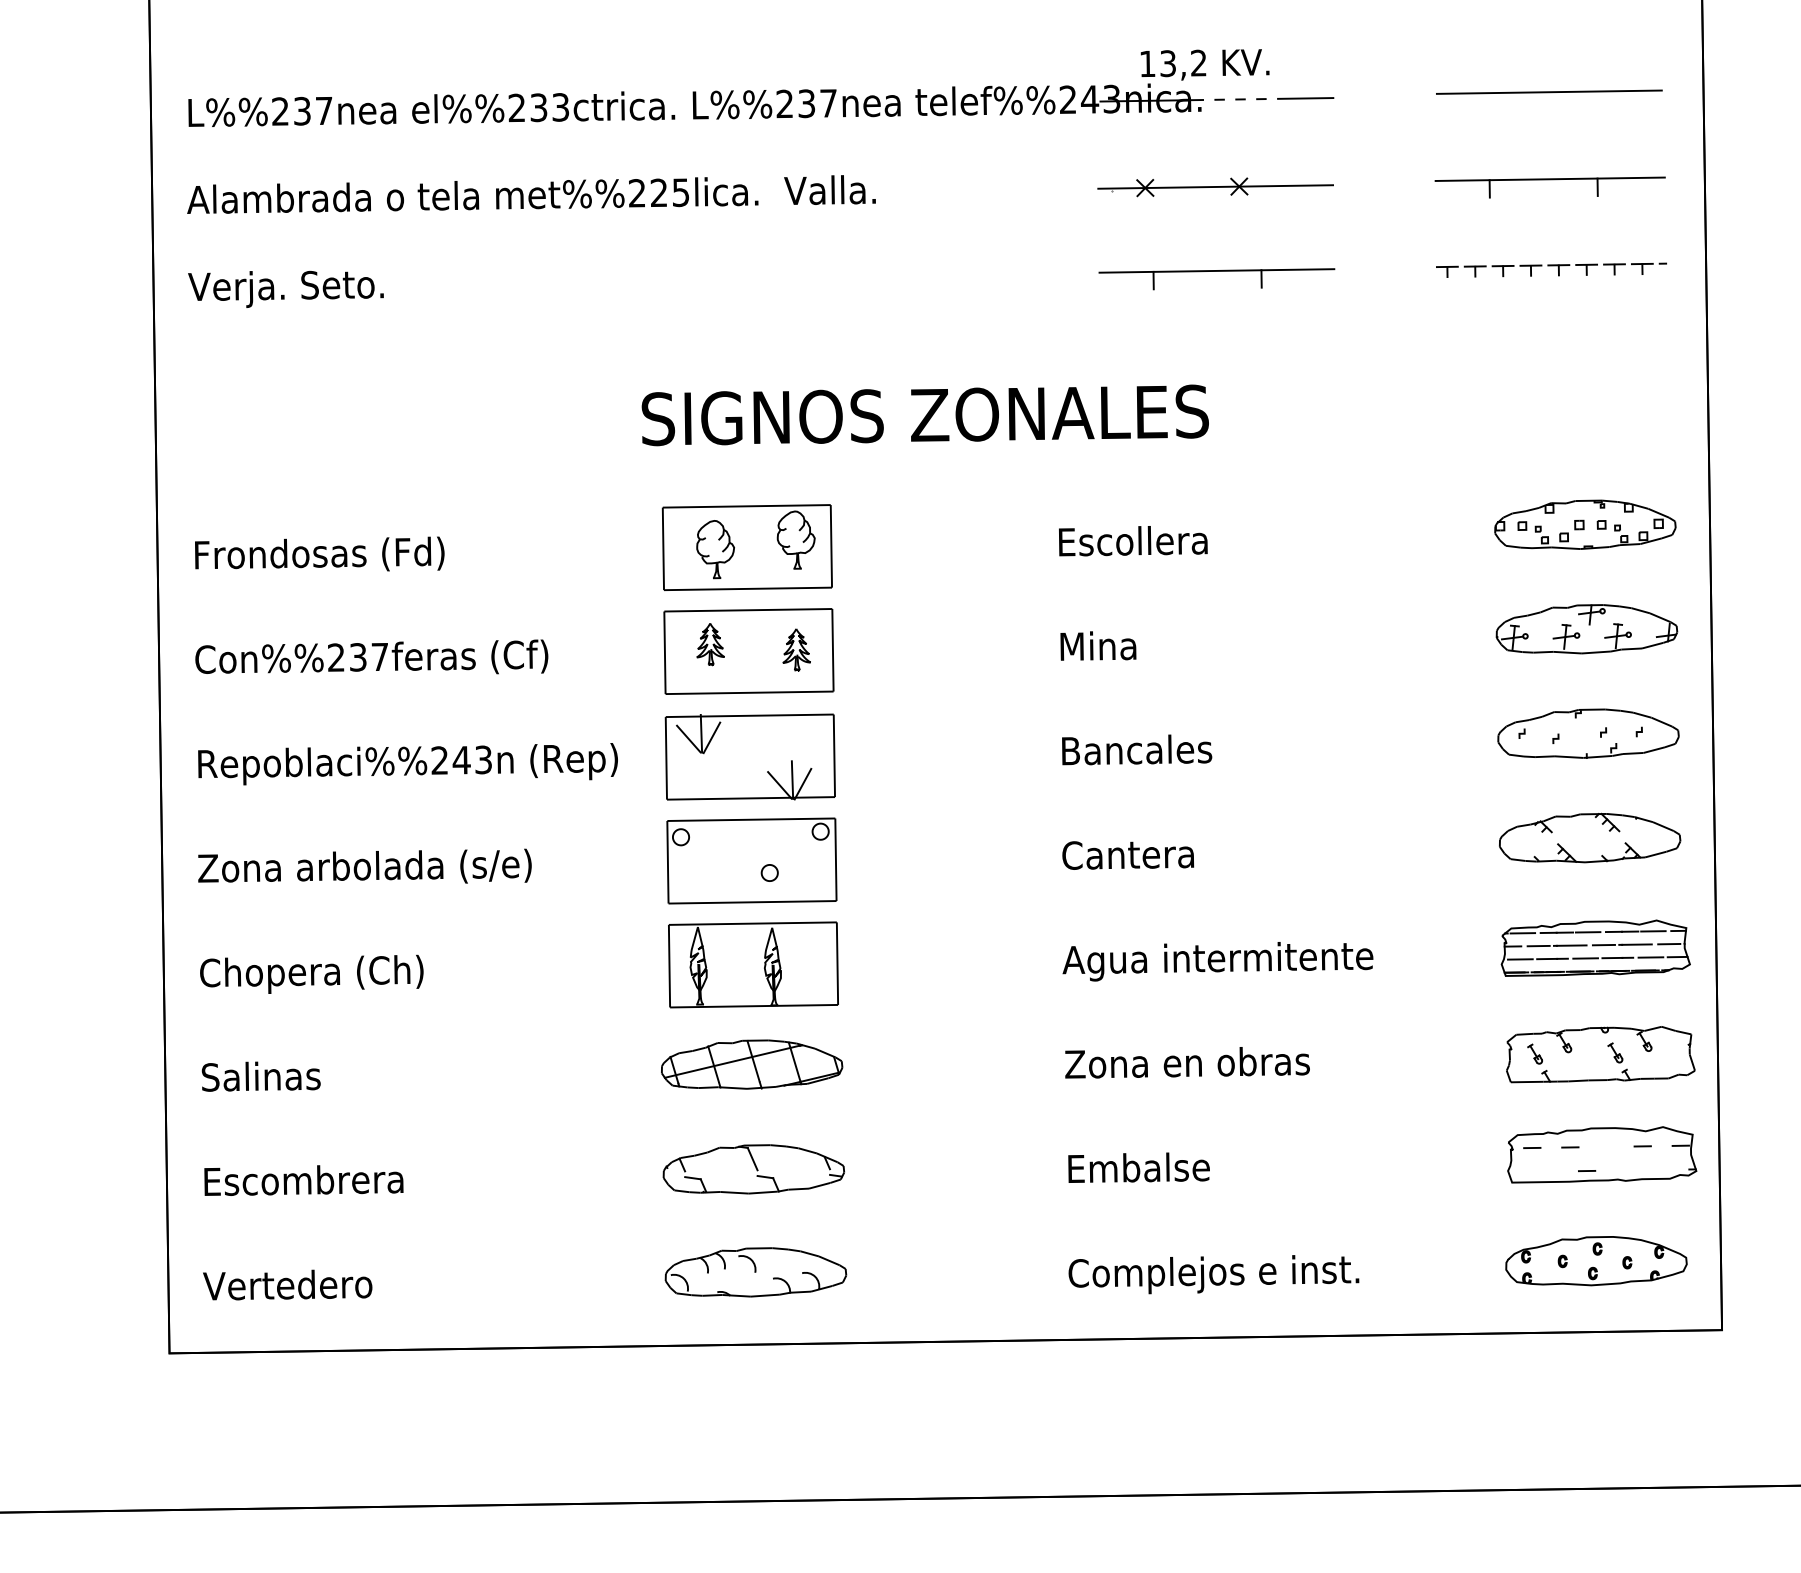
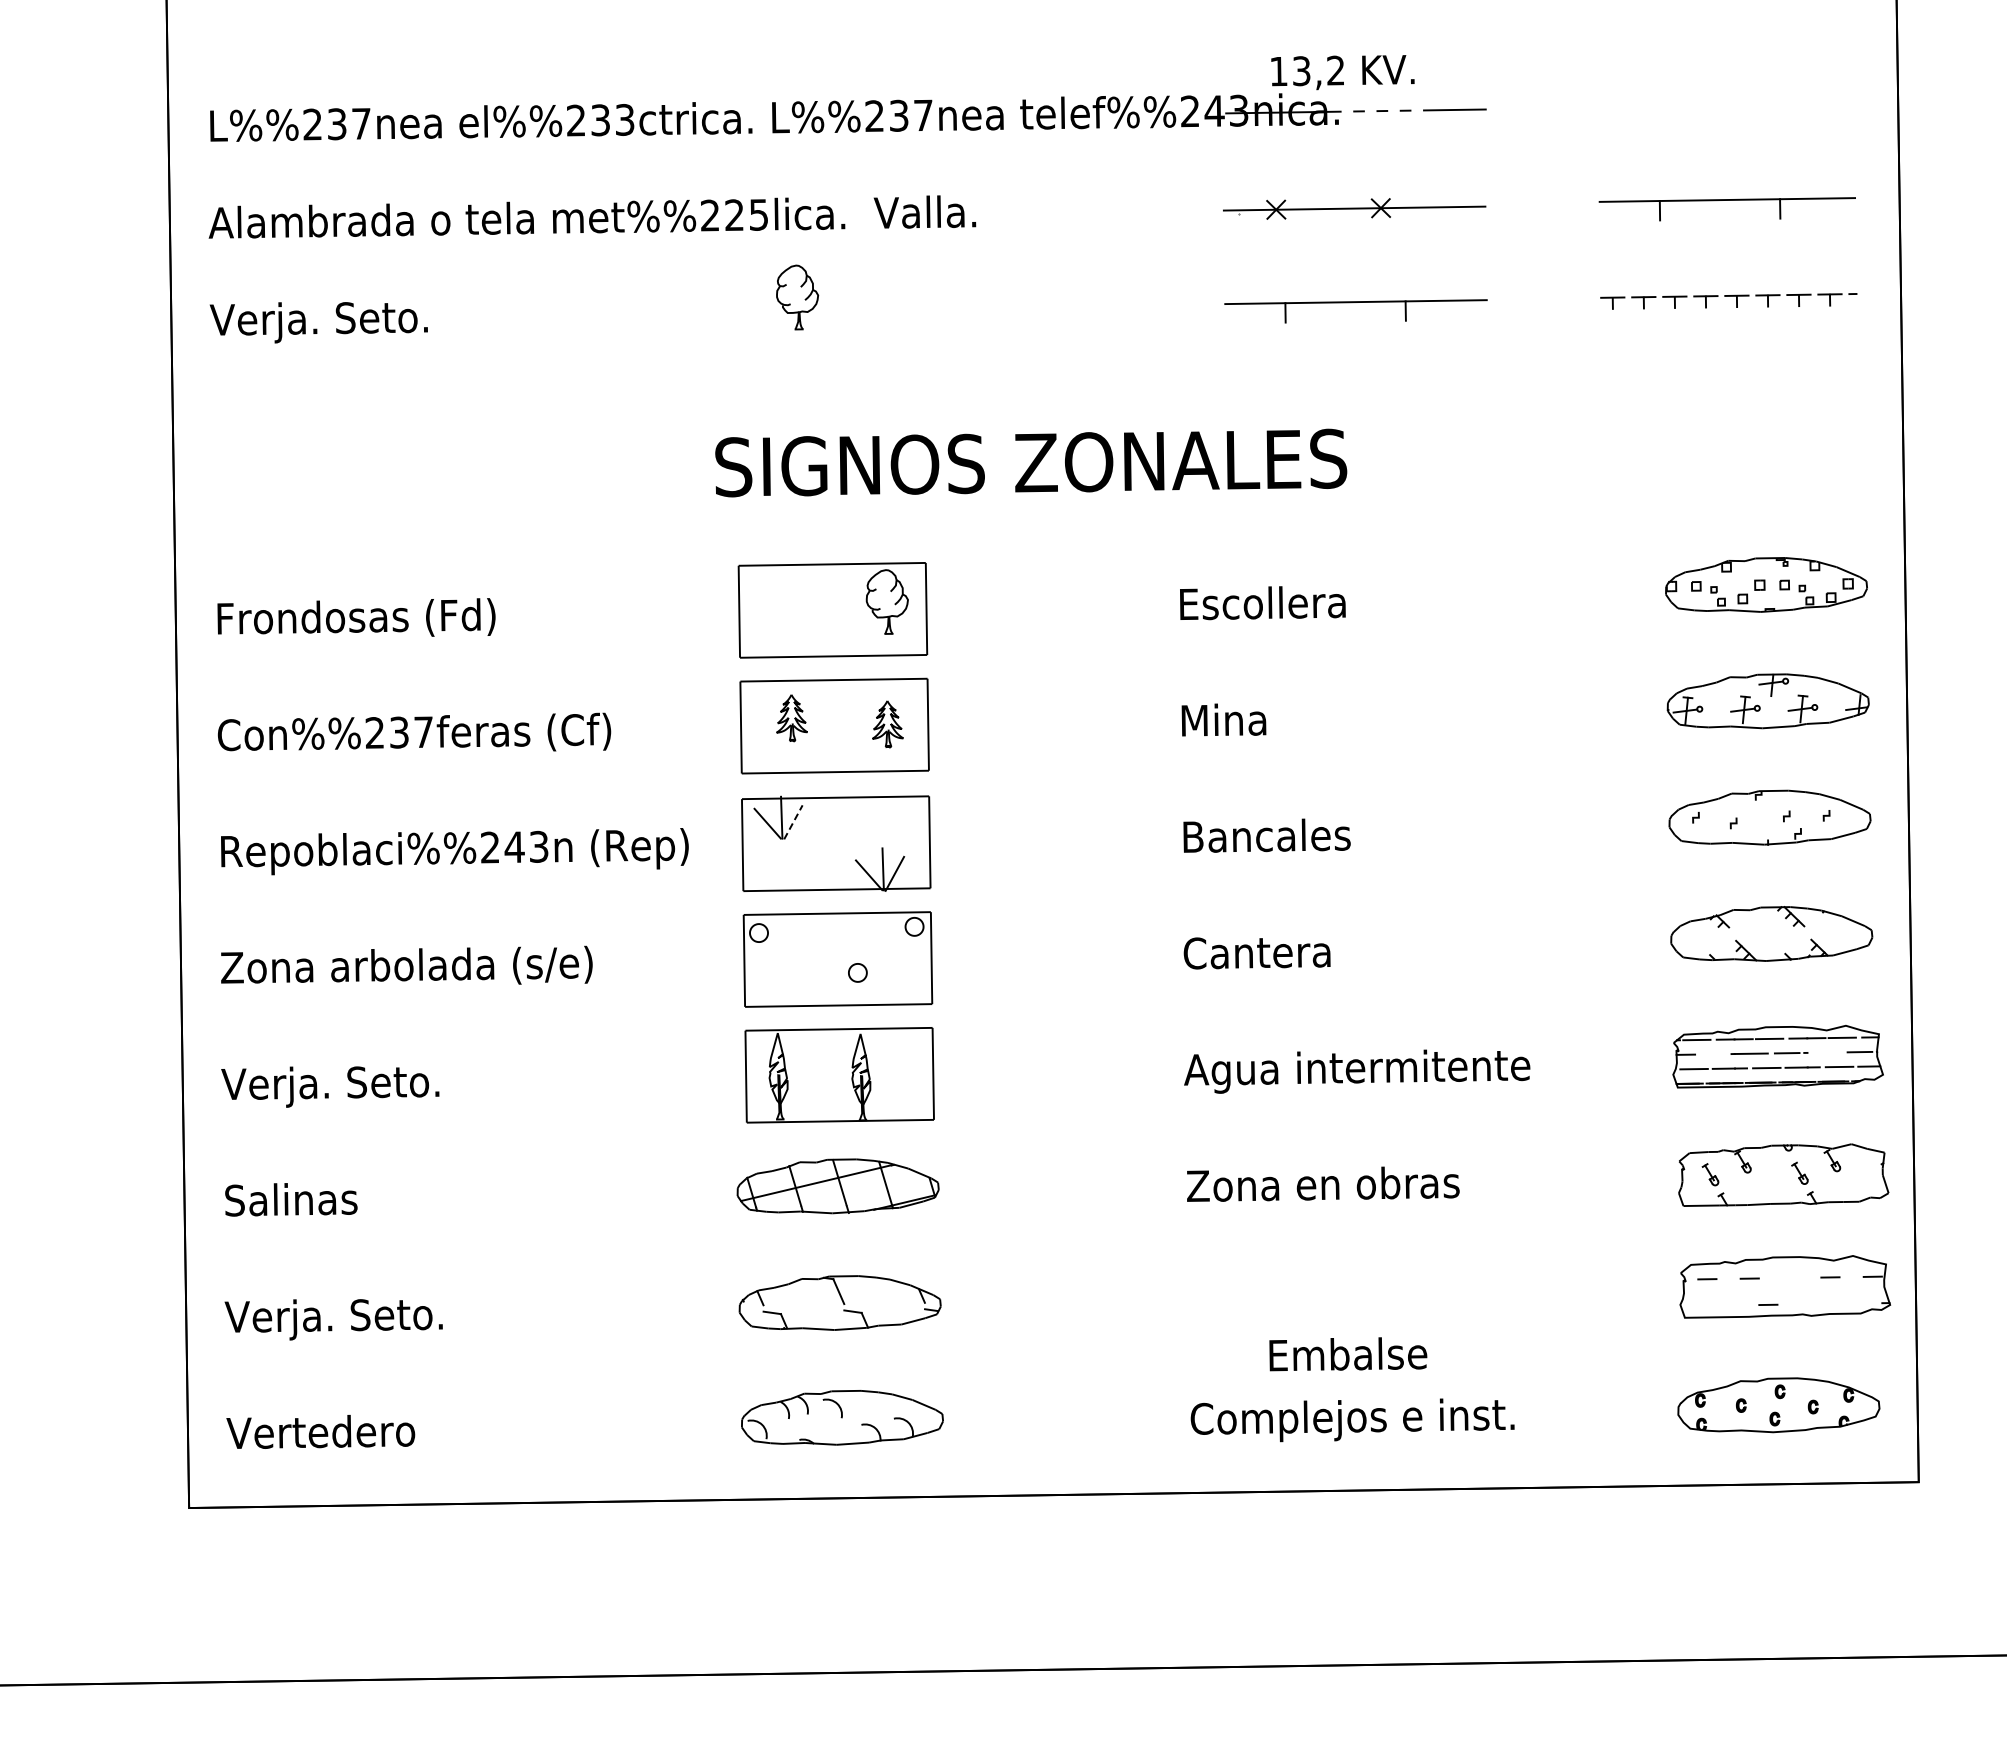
line: (1549, 91) -> (1726, 102), removed
part: (715, 549) -> (797, 297), moved
line: (712, 737) -> (793, 821), solid -> dashed
line: (1636, 944) -> (1823, 1052), removed
line: (1538, 946) -> (1714, 1054), removed
text: (310, 974) -> (346, 1085), Chopera (Ch) -> Verja. Seto.
text: (1139, 1167) -> (1348, 1354), moved
text: (301, 1184) -> (336, 1319), Escombrera -> Verja. Seto.

